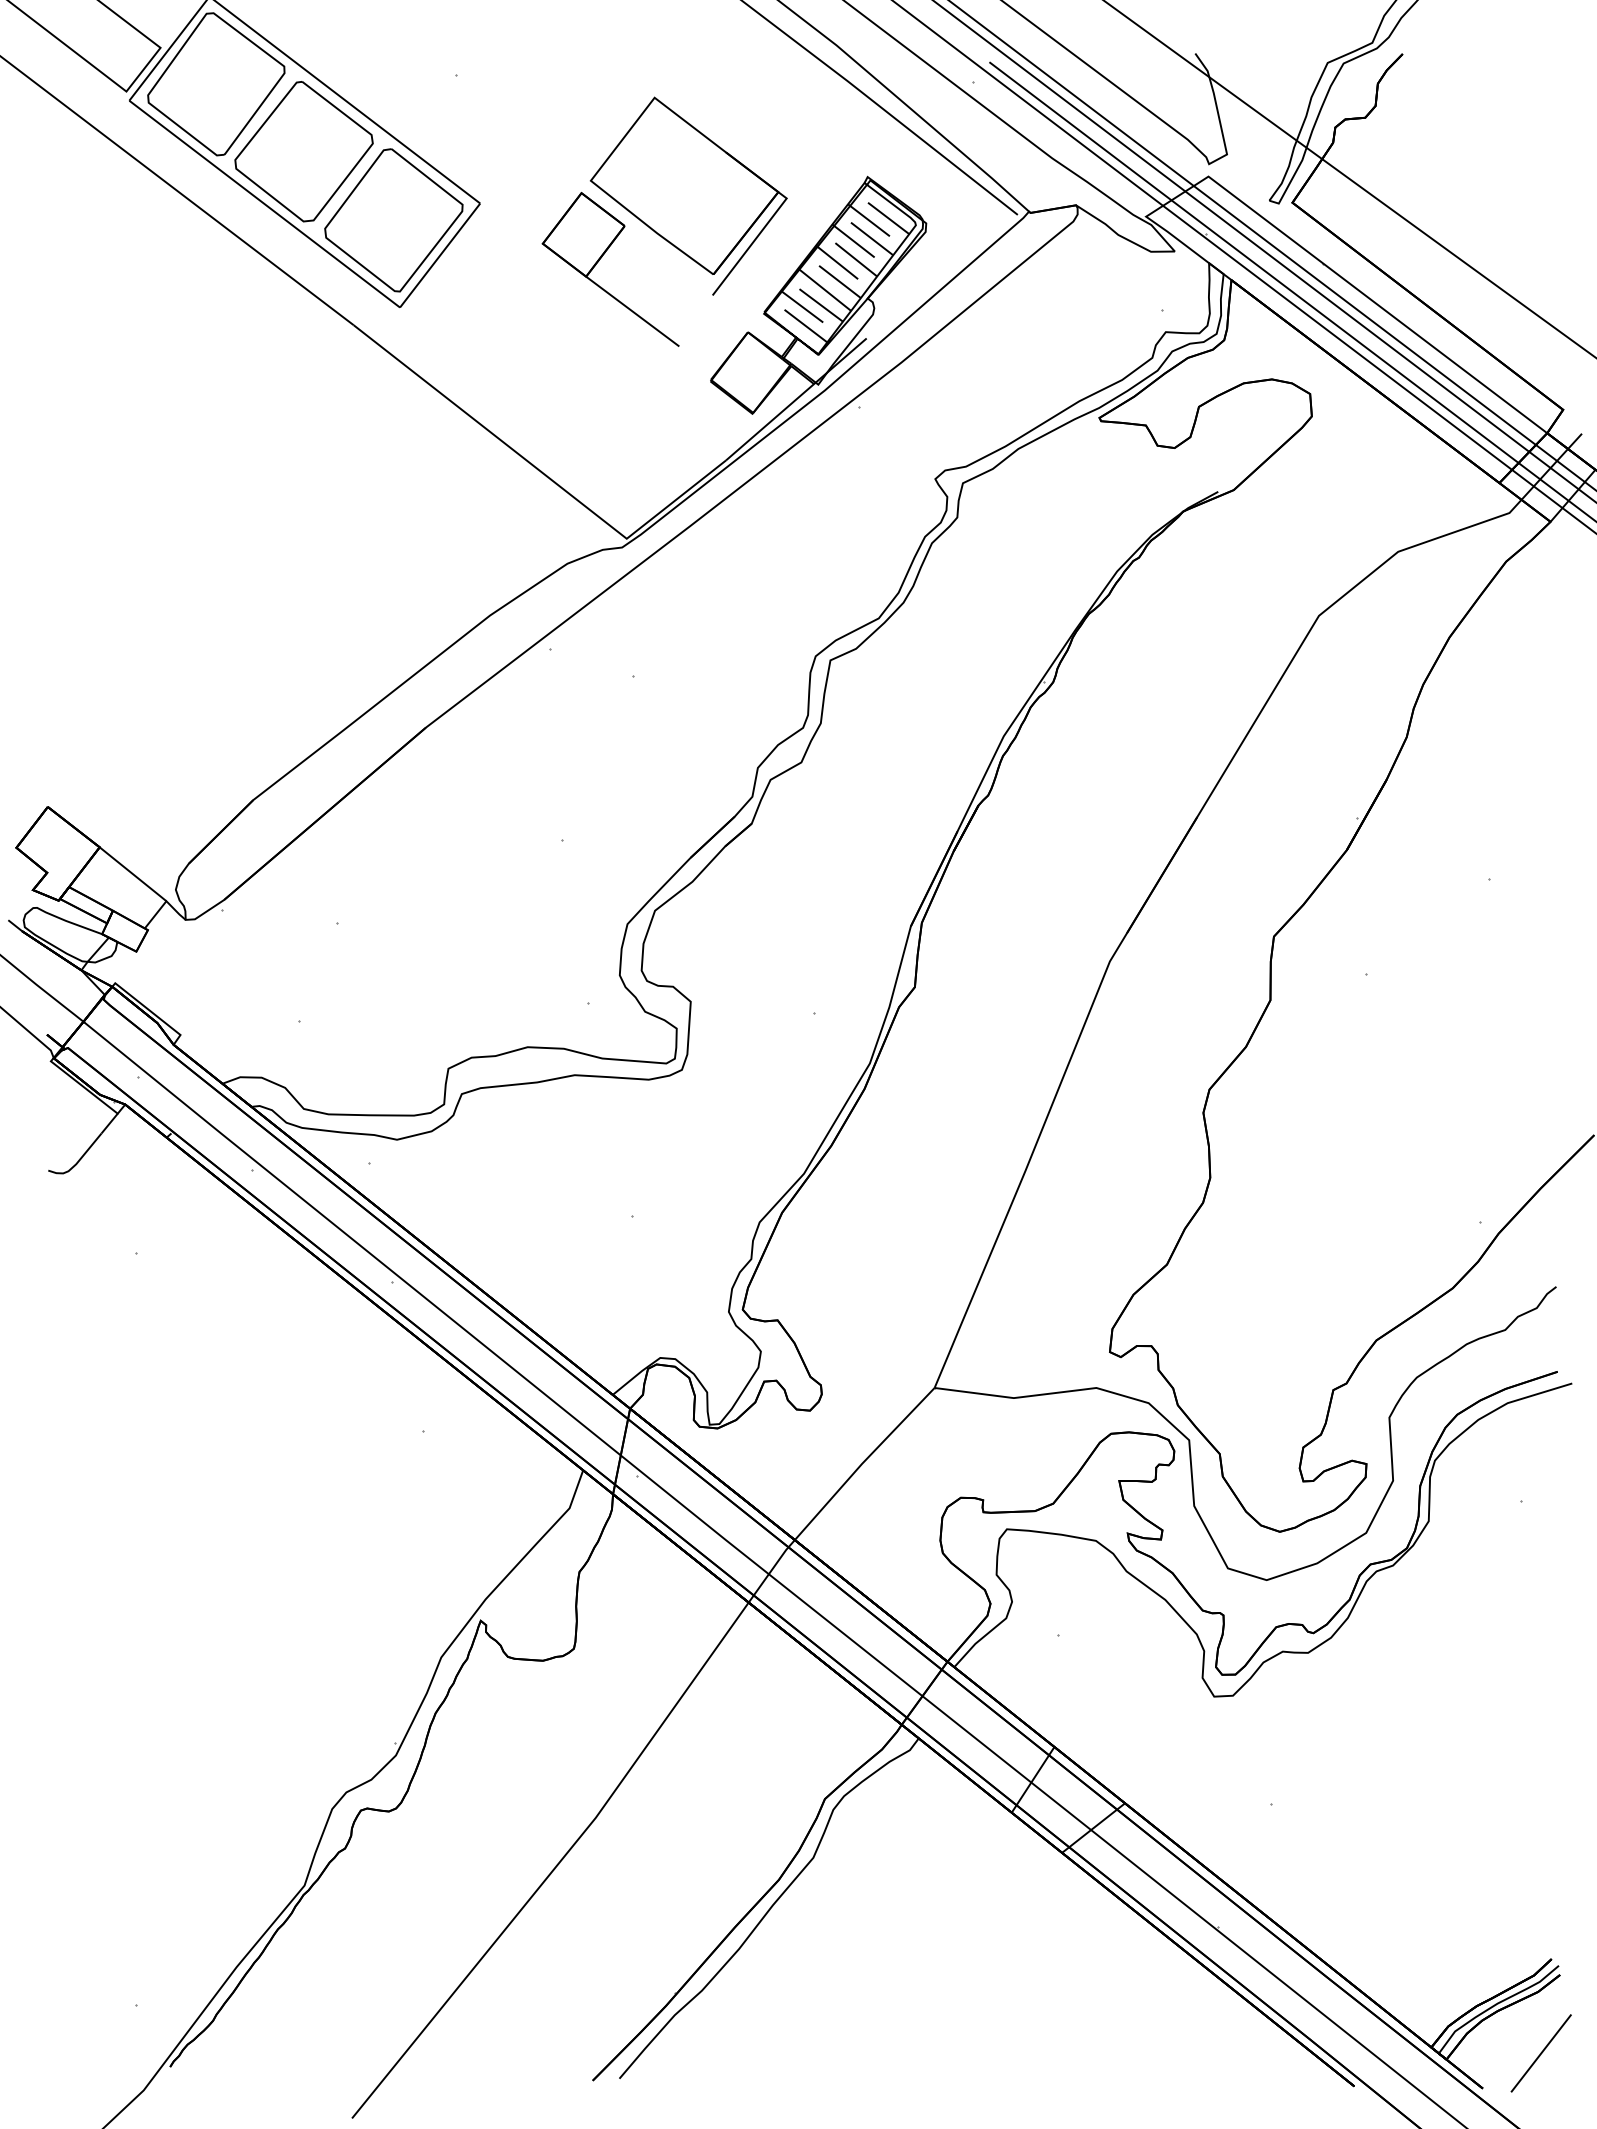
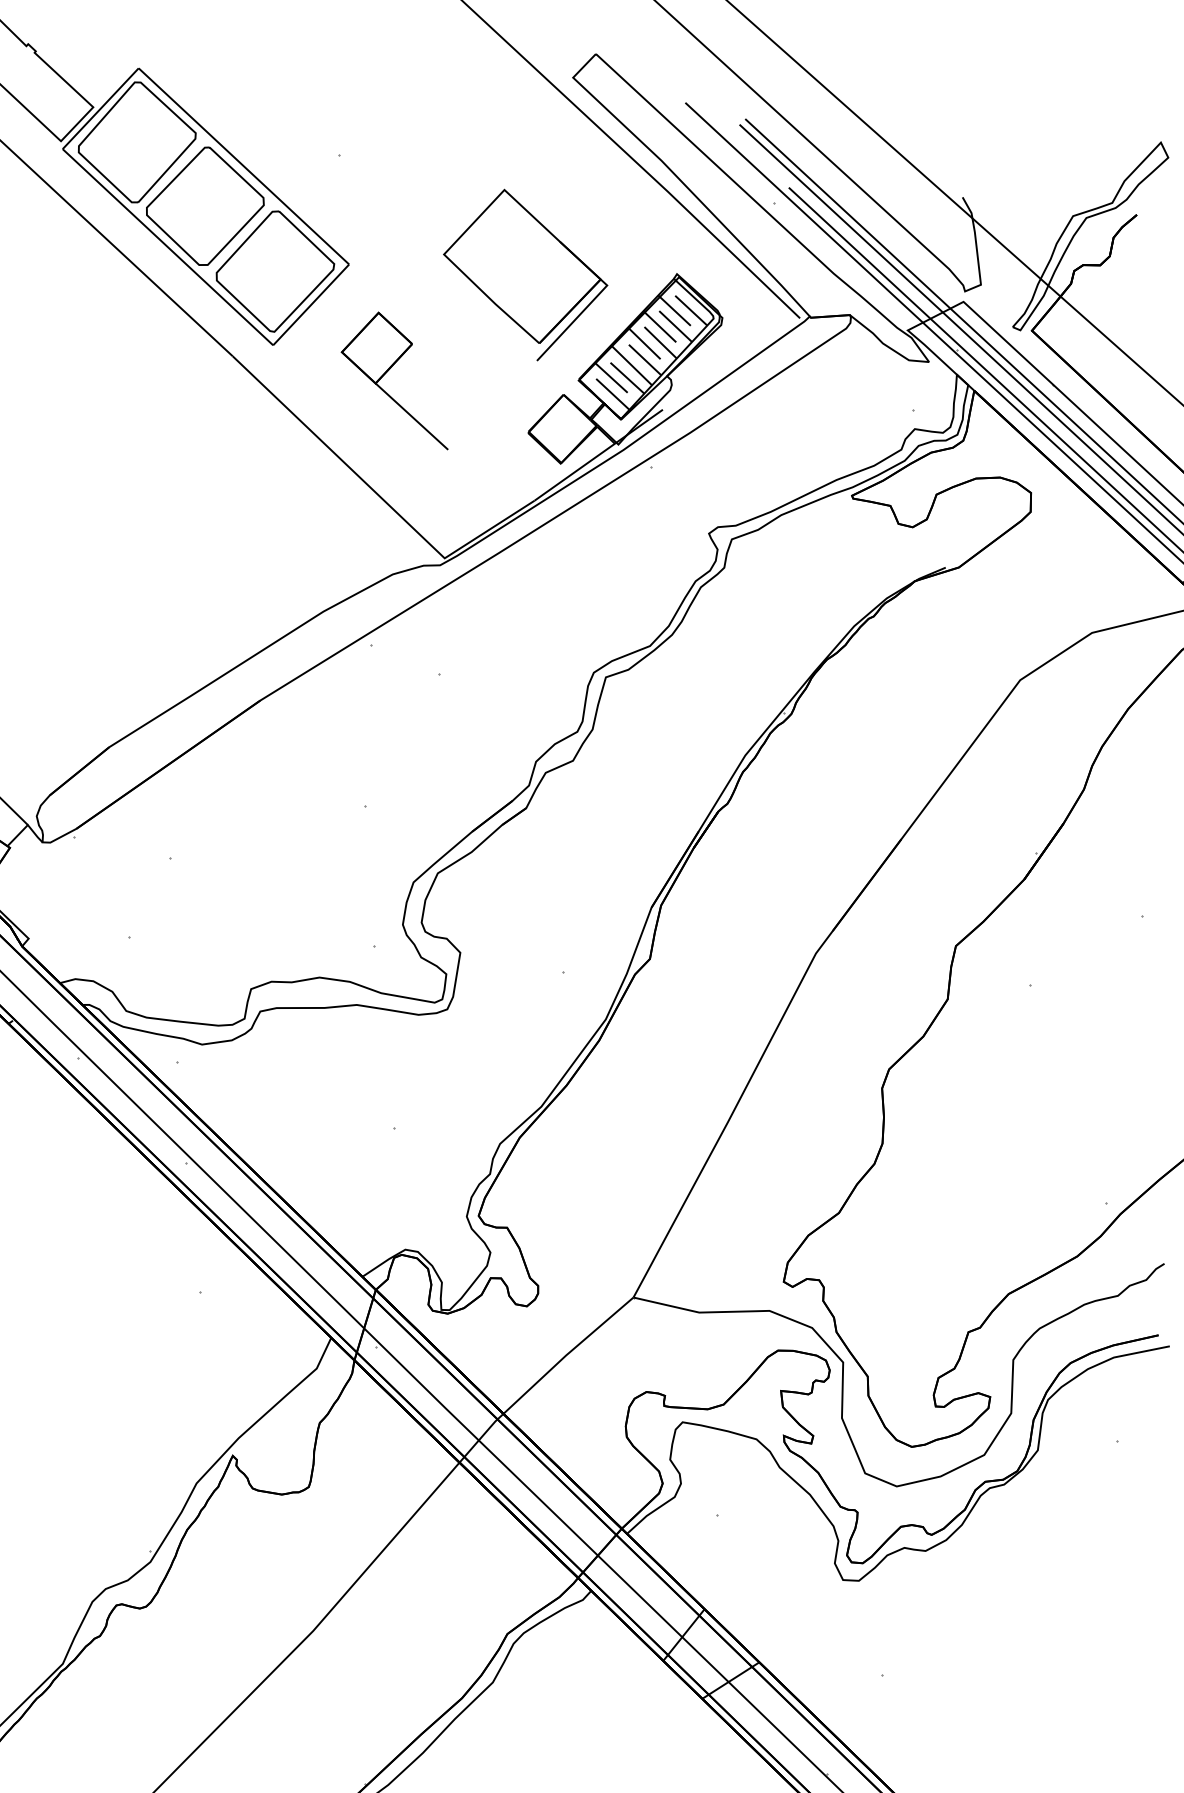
part: (599, 261) -> (388, 371), moved

